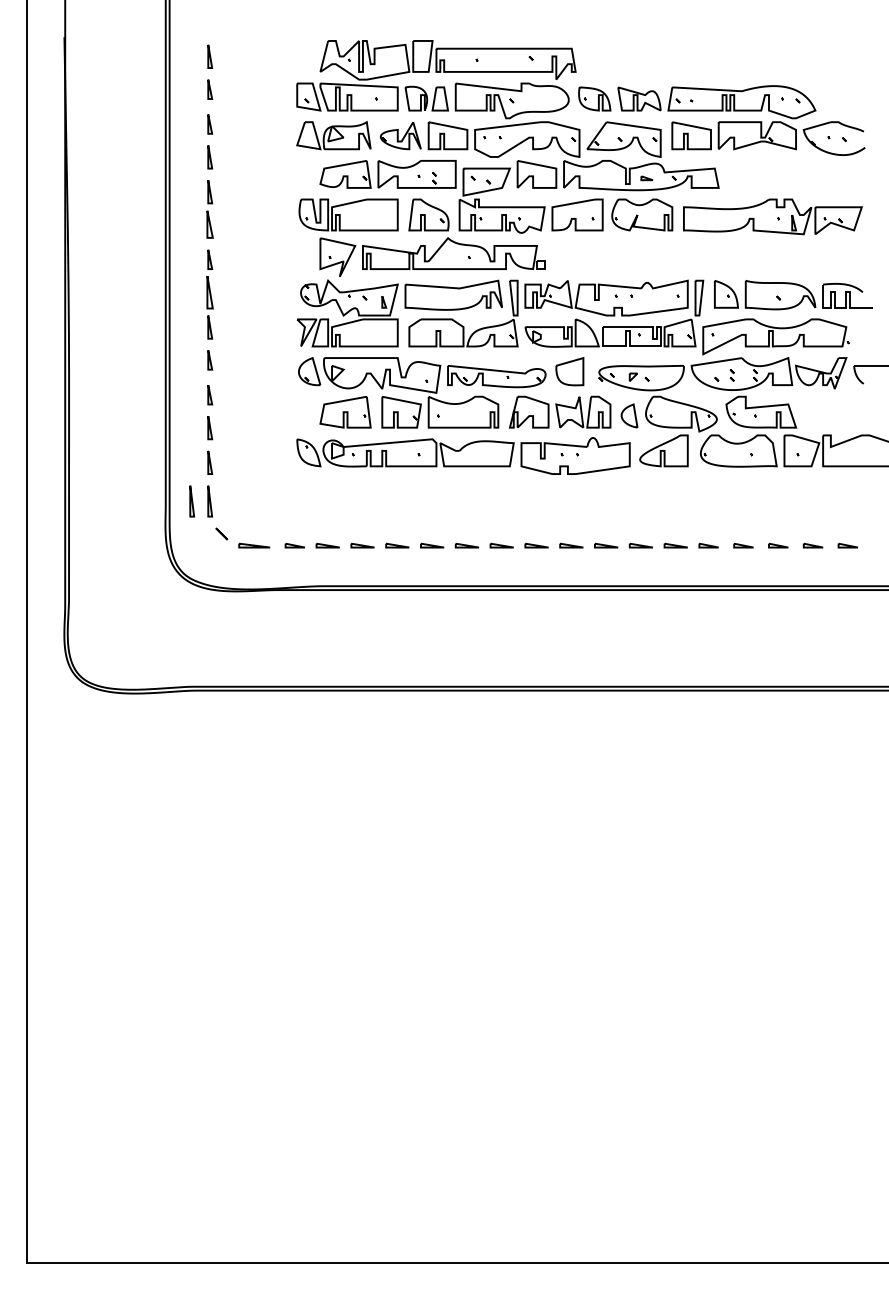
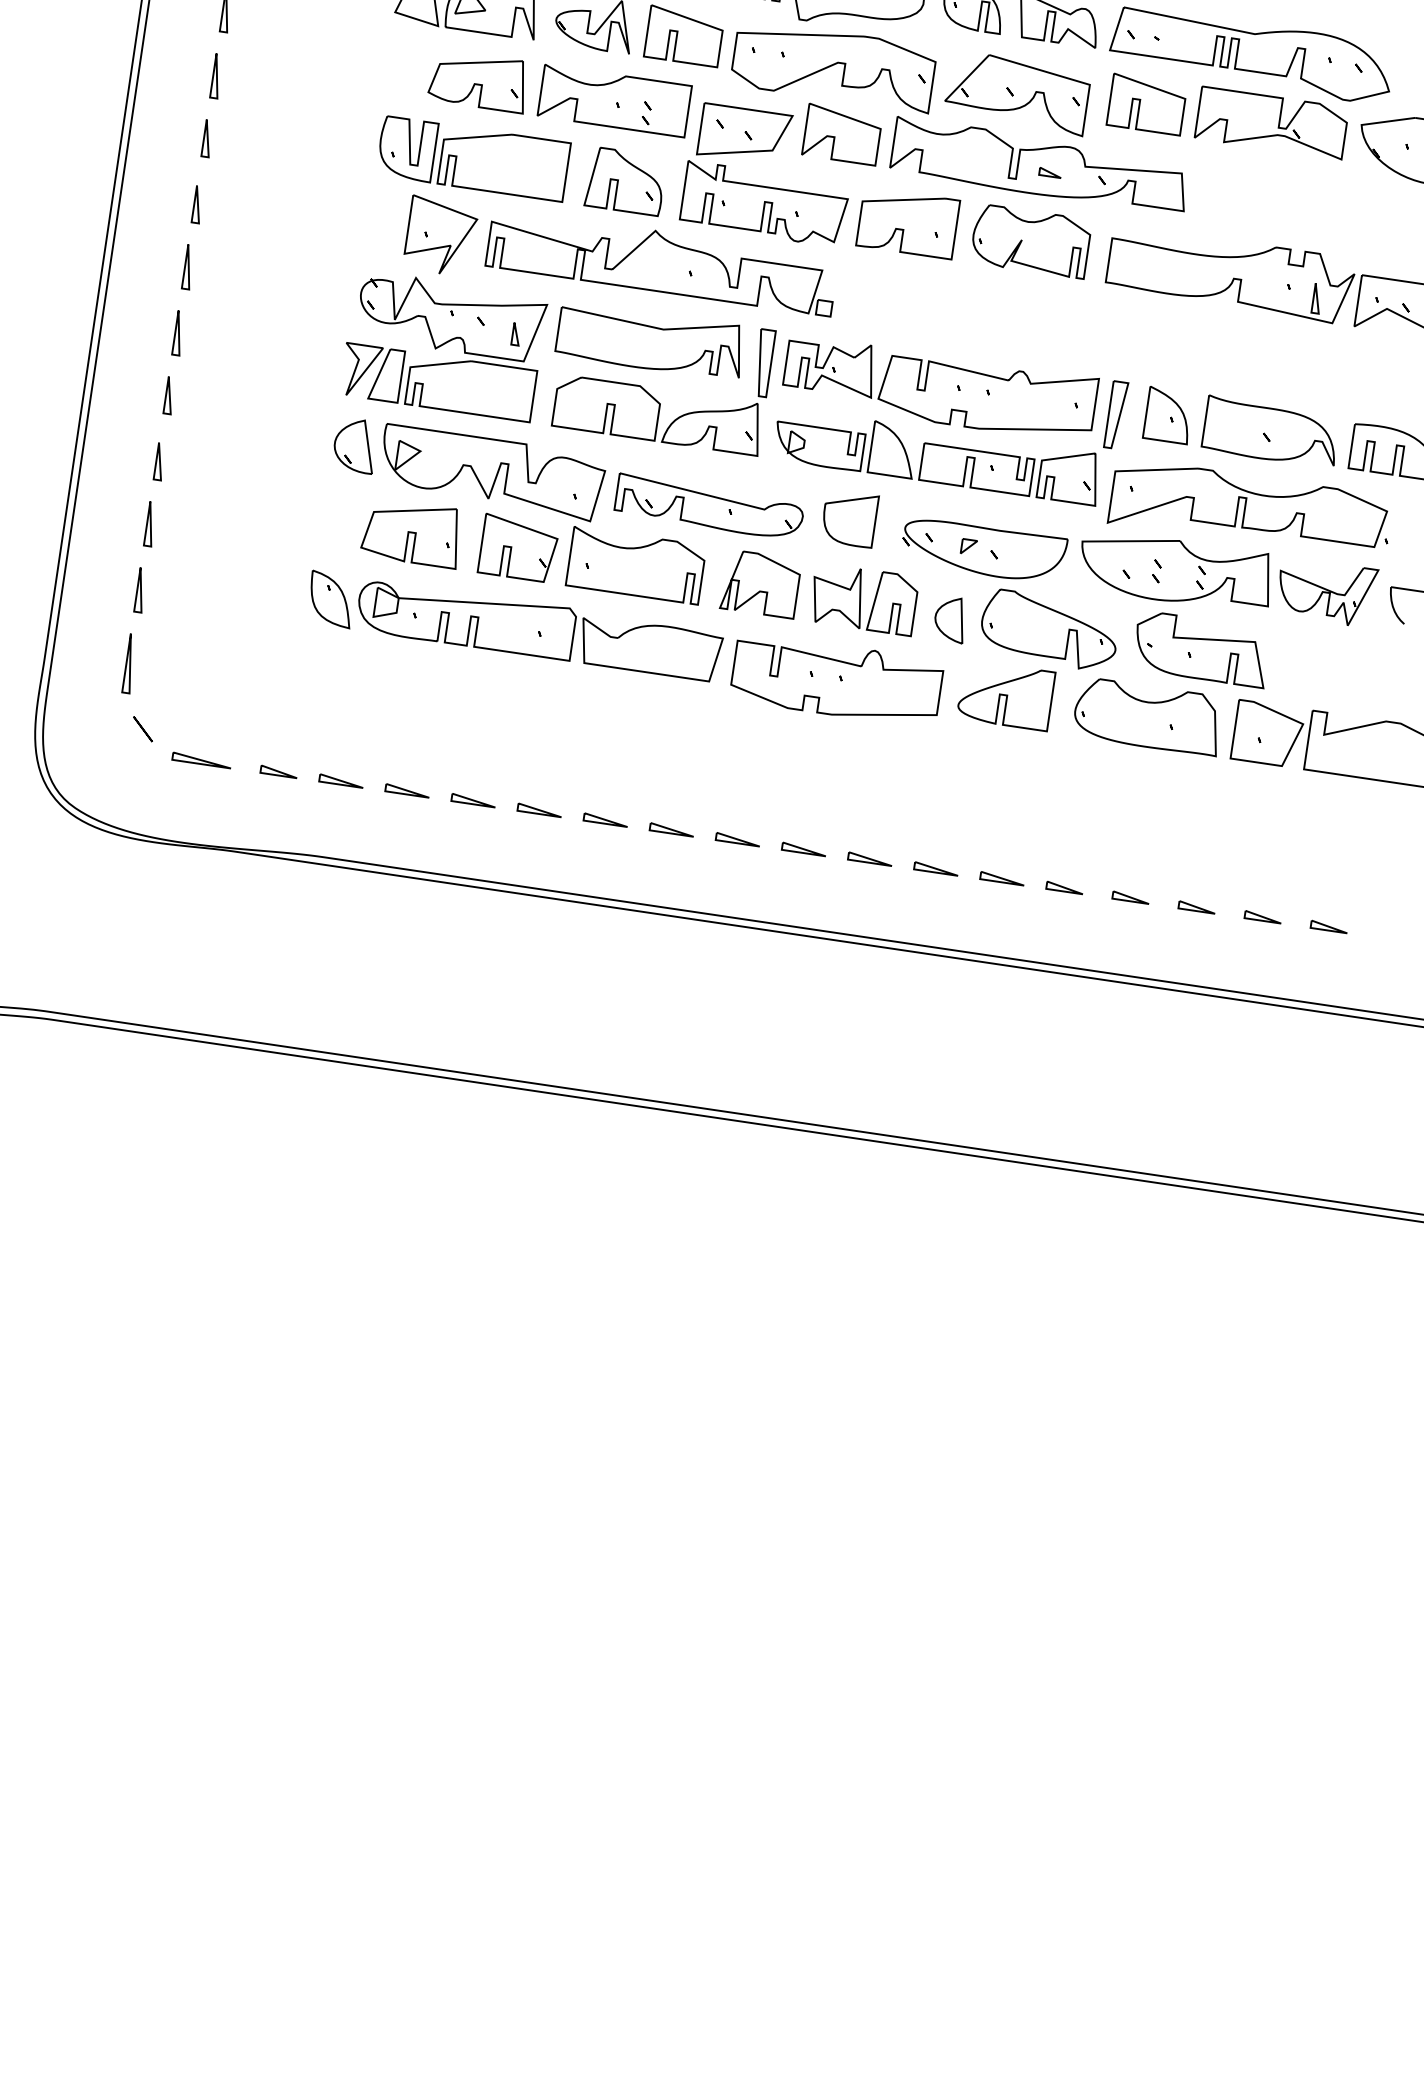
part: (210, 225) -> (208, 140), size x0.71
part: (210, 292) -> (189, 267), size x0.71
part: (192, 501) -> (96, 659), removed

